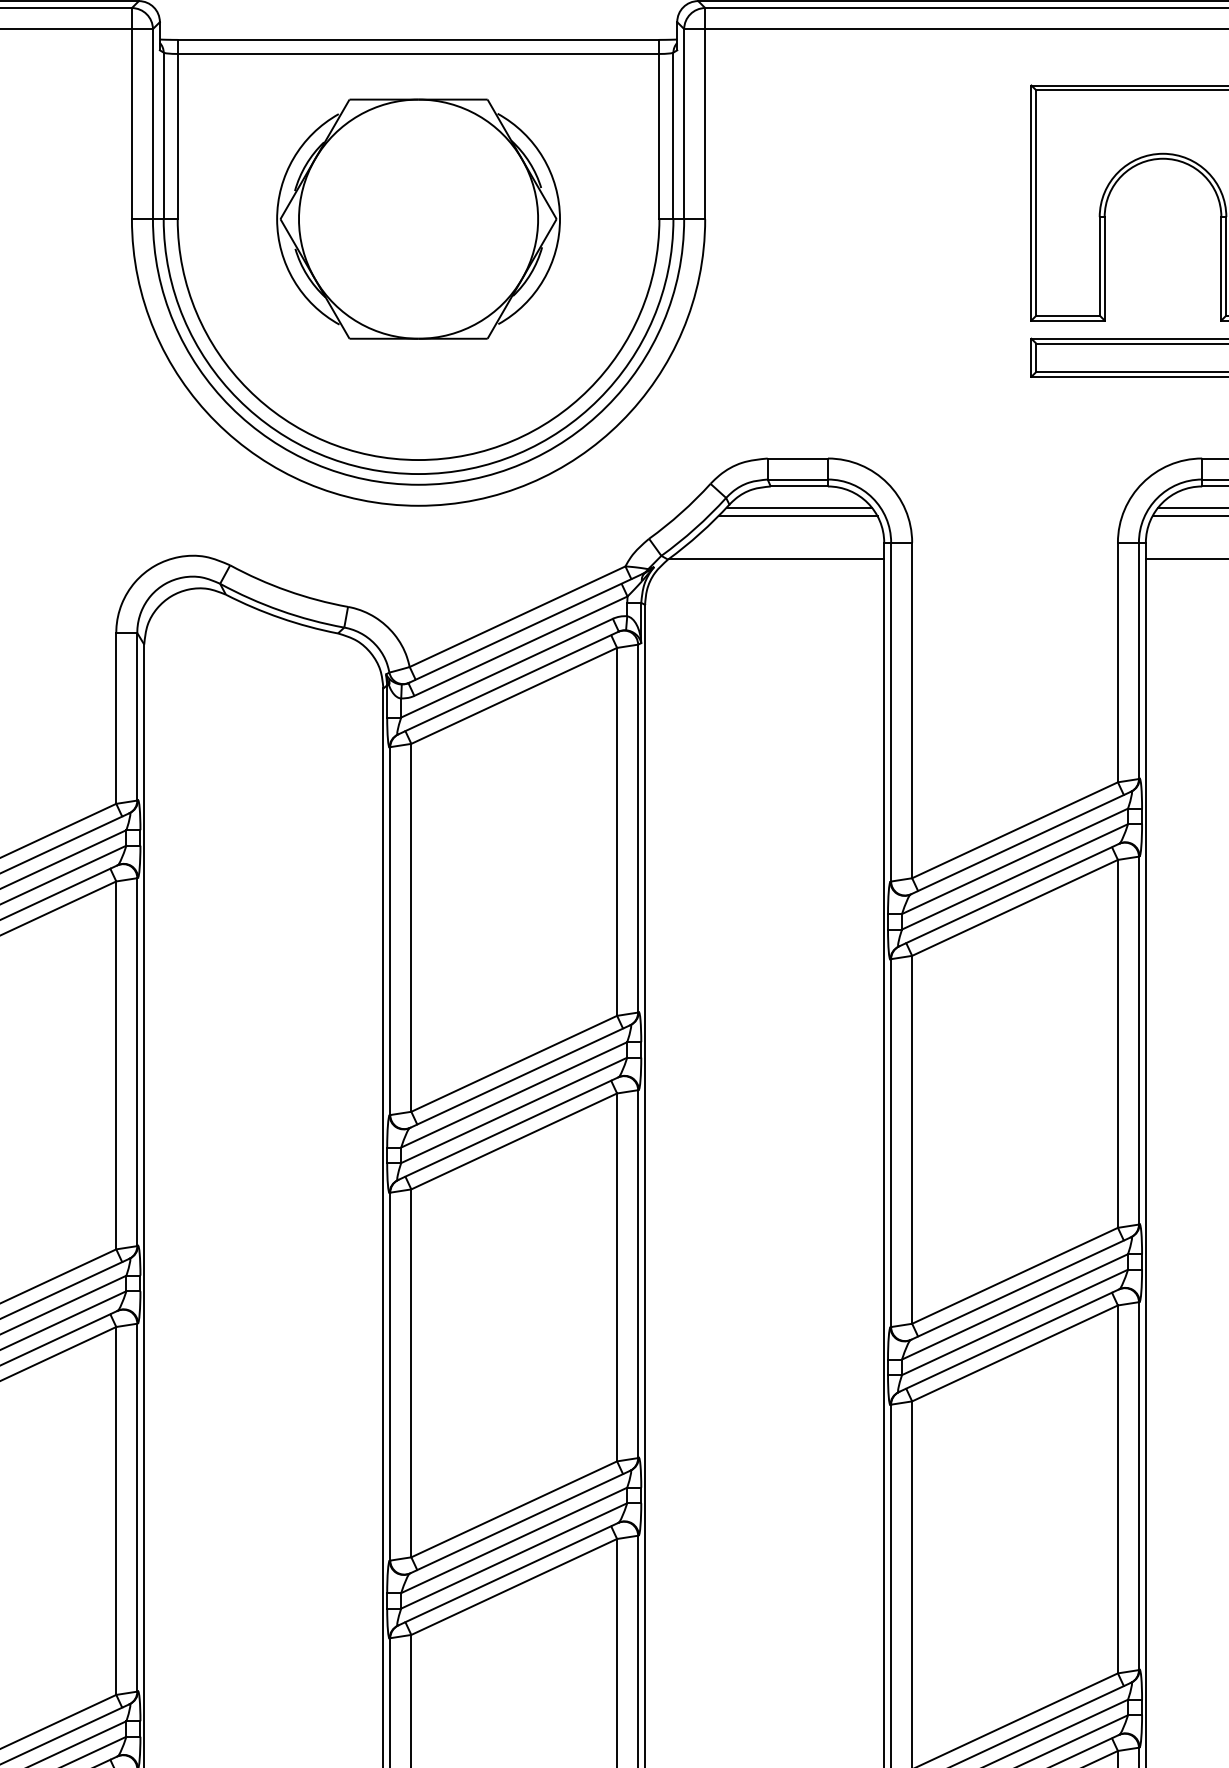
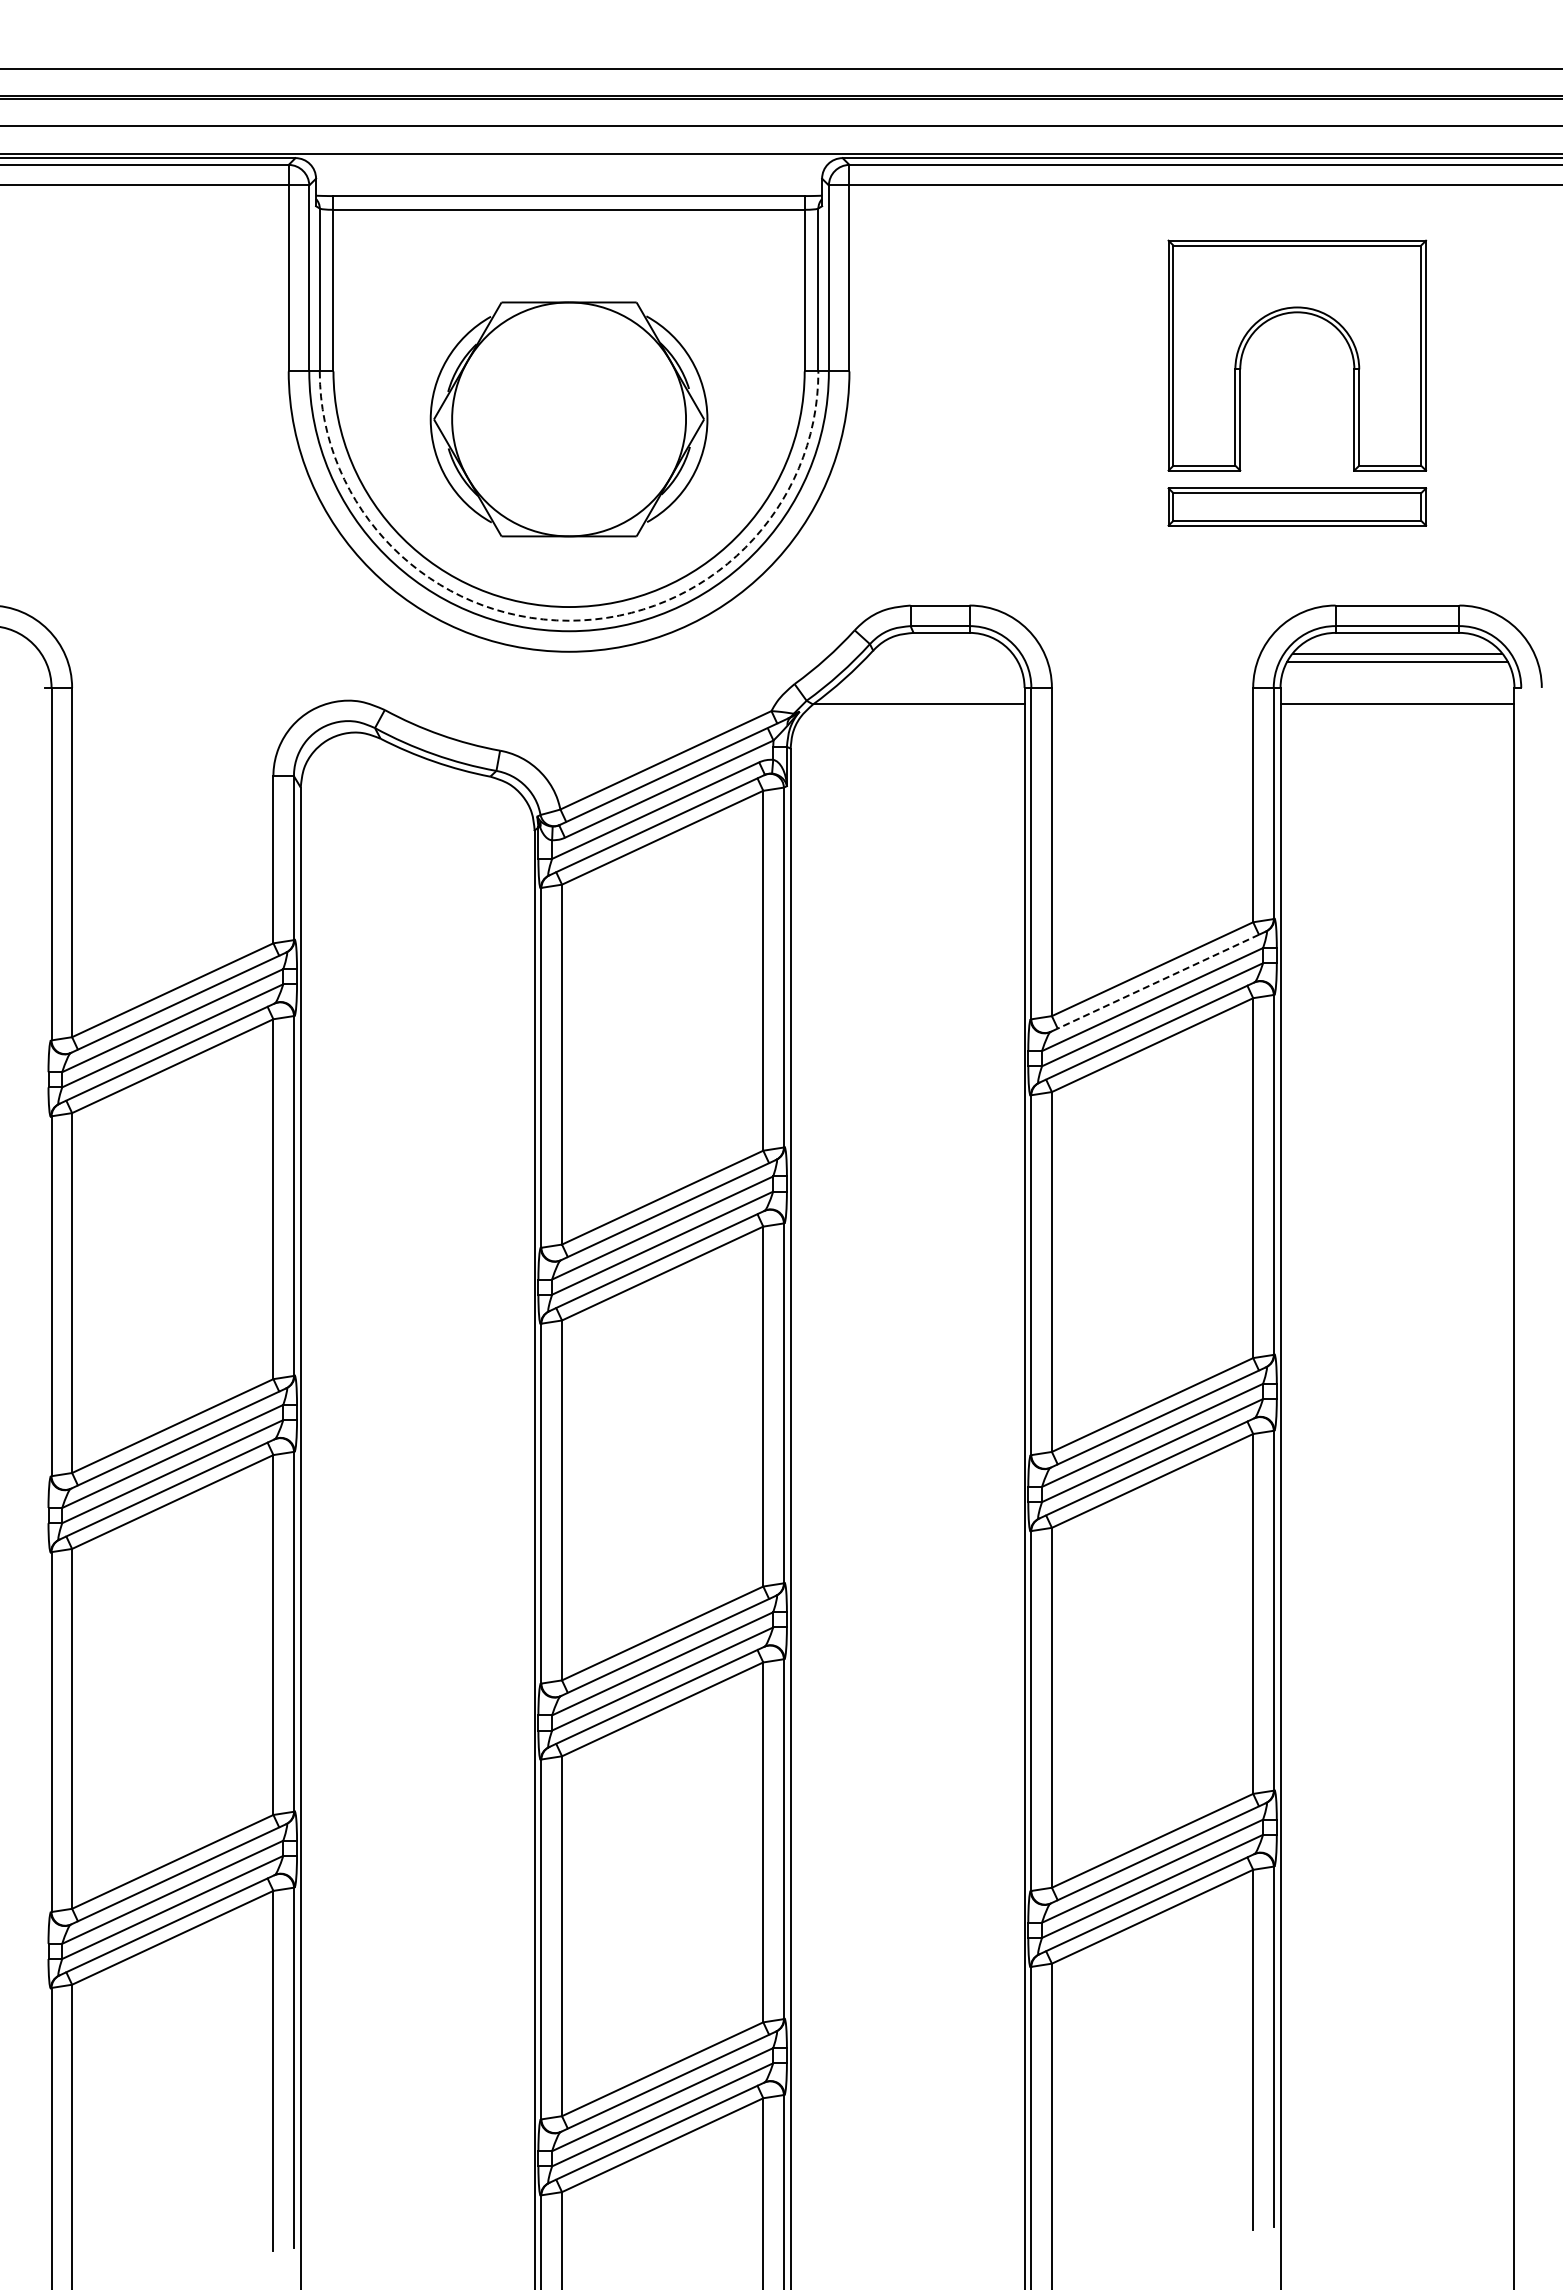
part: (417, 219) -> (568, 419), moved
arc: (418, 473) -> (569, 620), solid -> dashed
line: (799, 507) -> (941, 653), removed
line: (798, 515) -> (940, 661), removed
line: (1020, 842) -> (1157, 981), solid -> dashed

